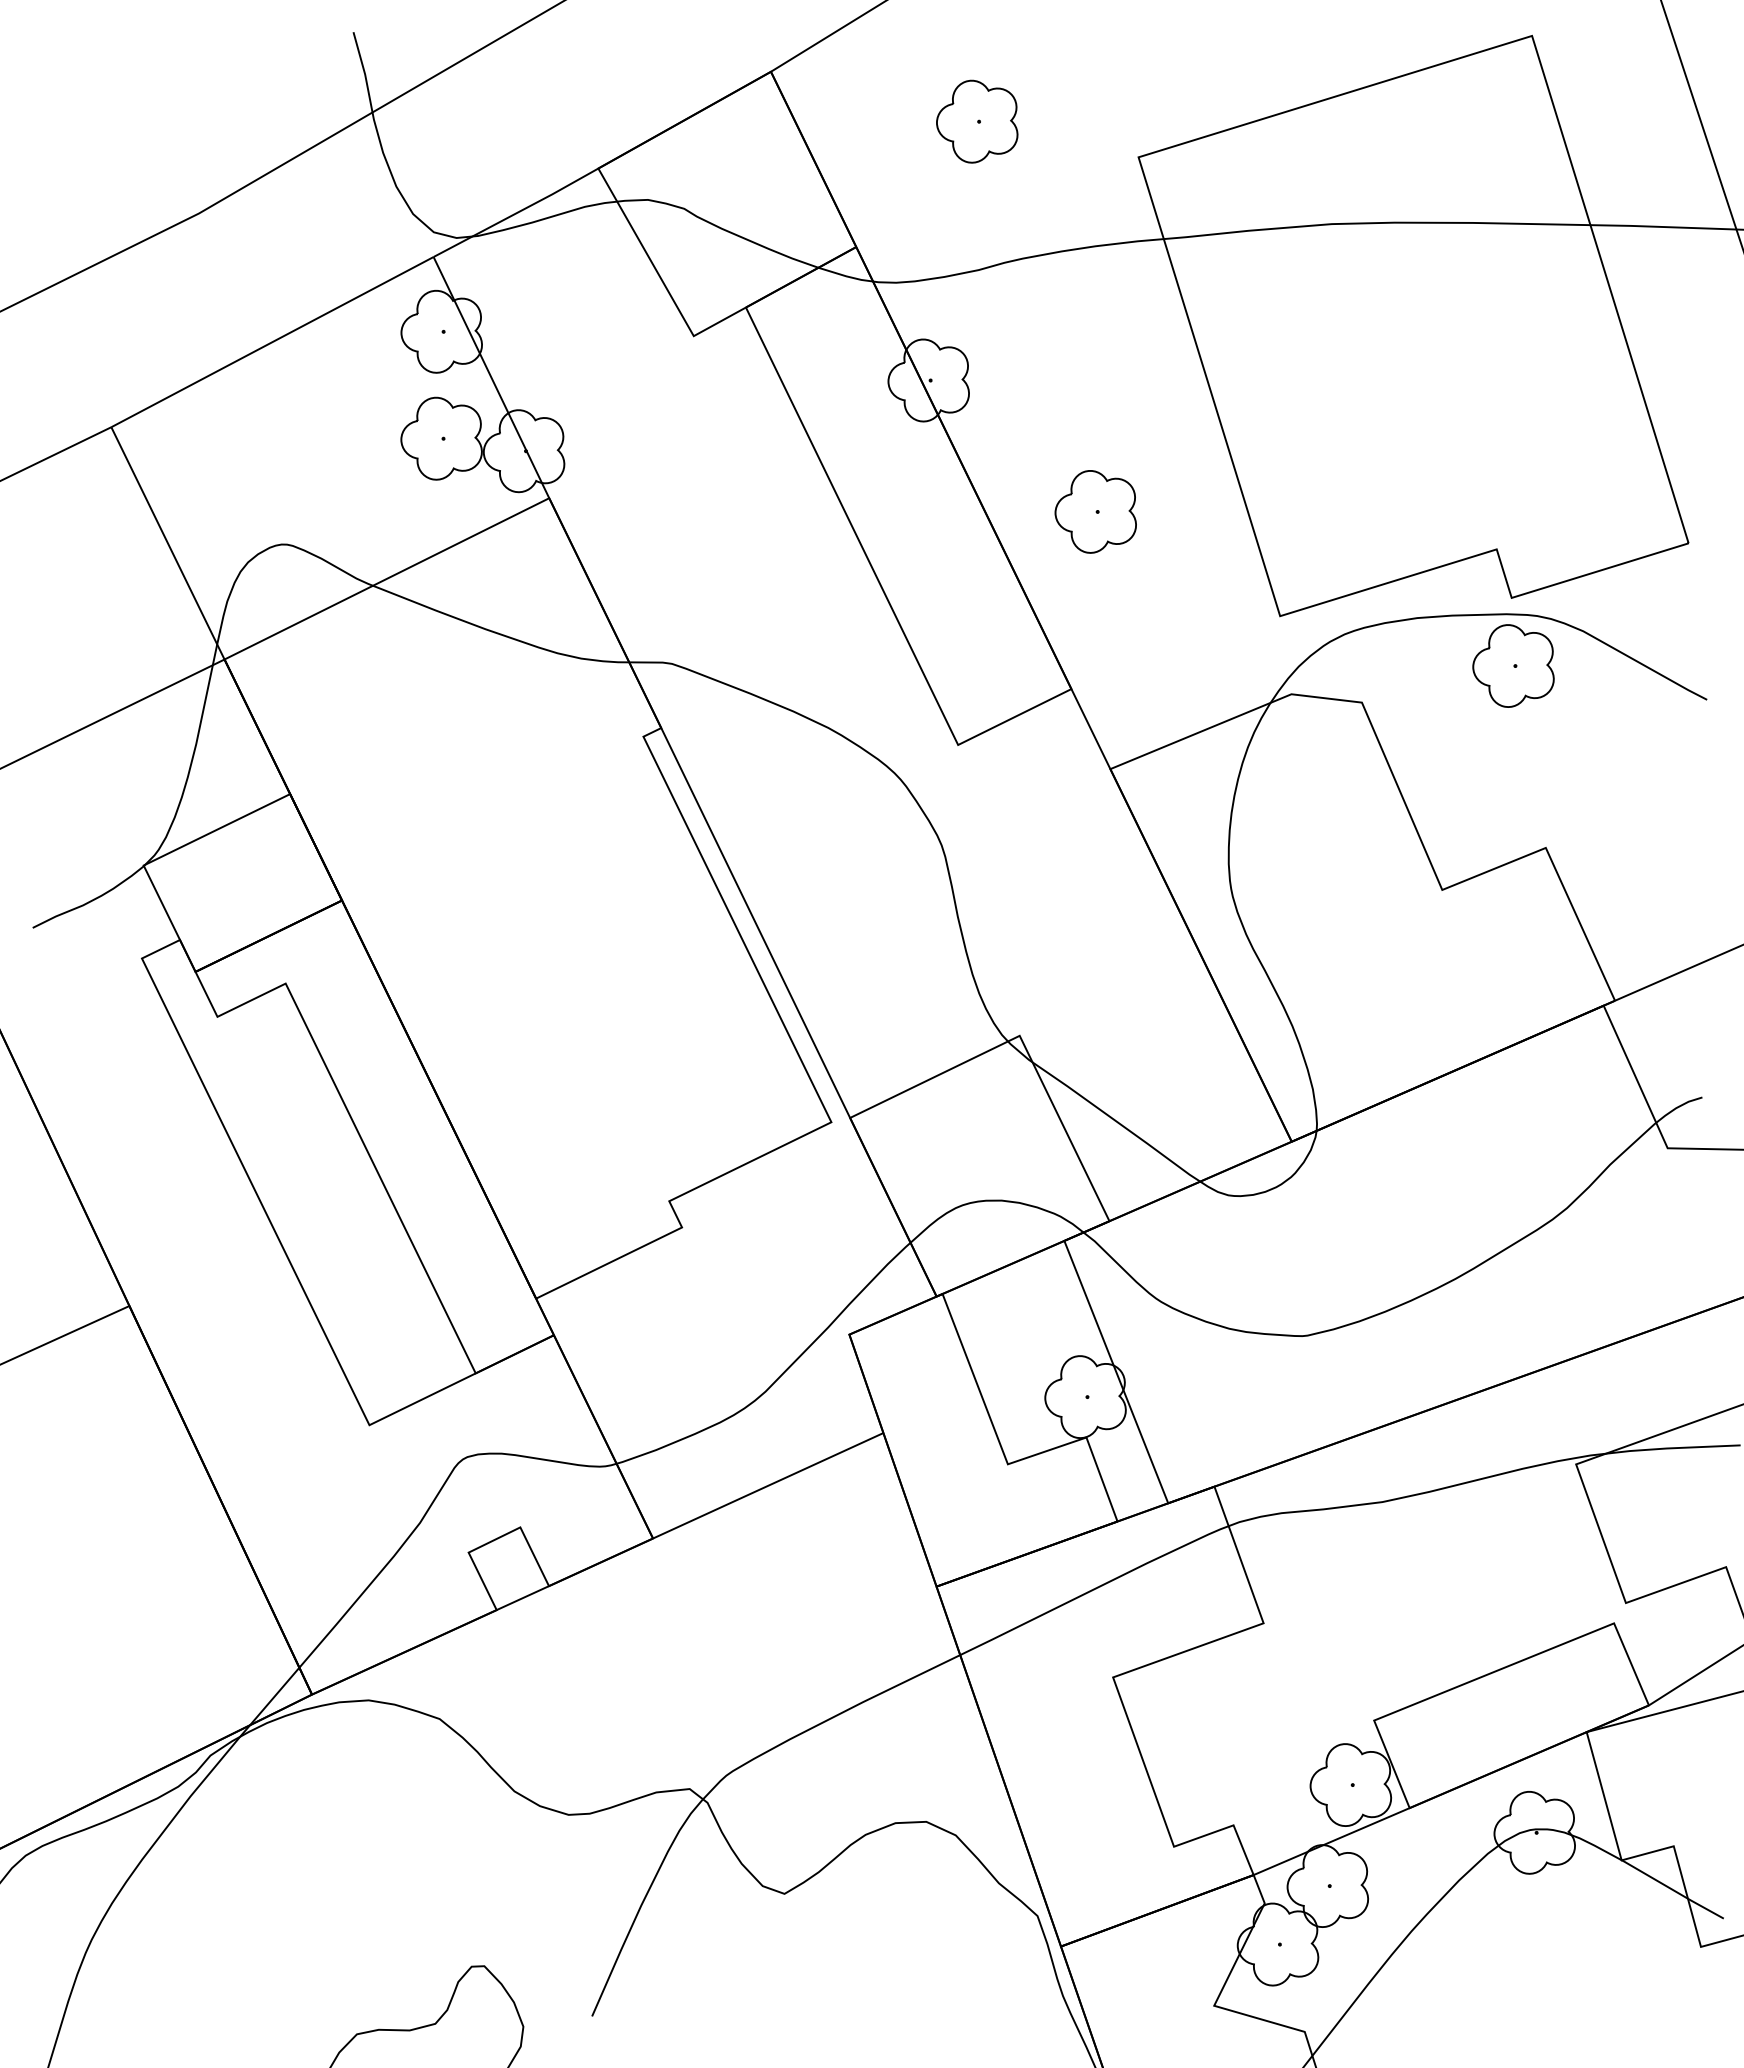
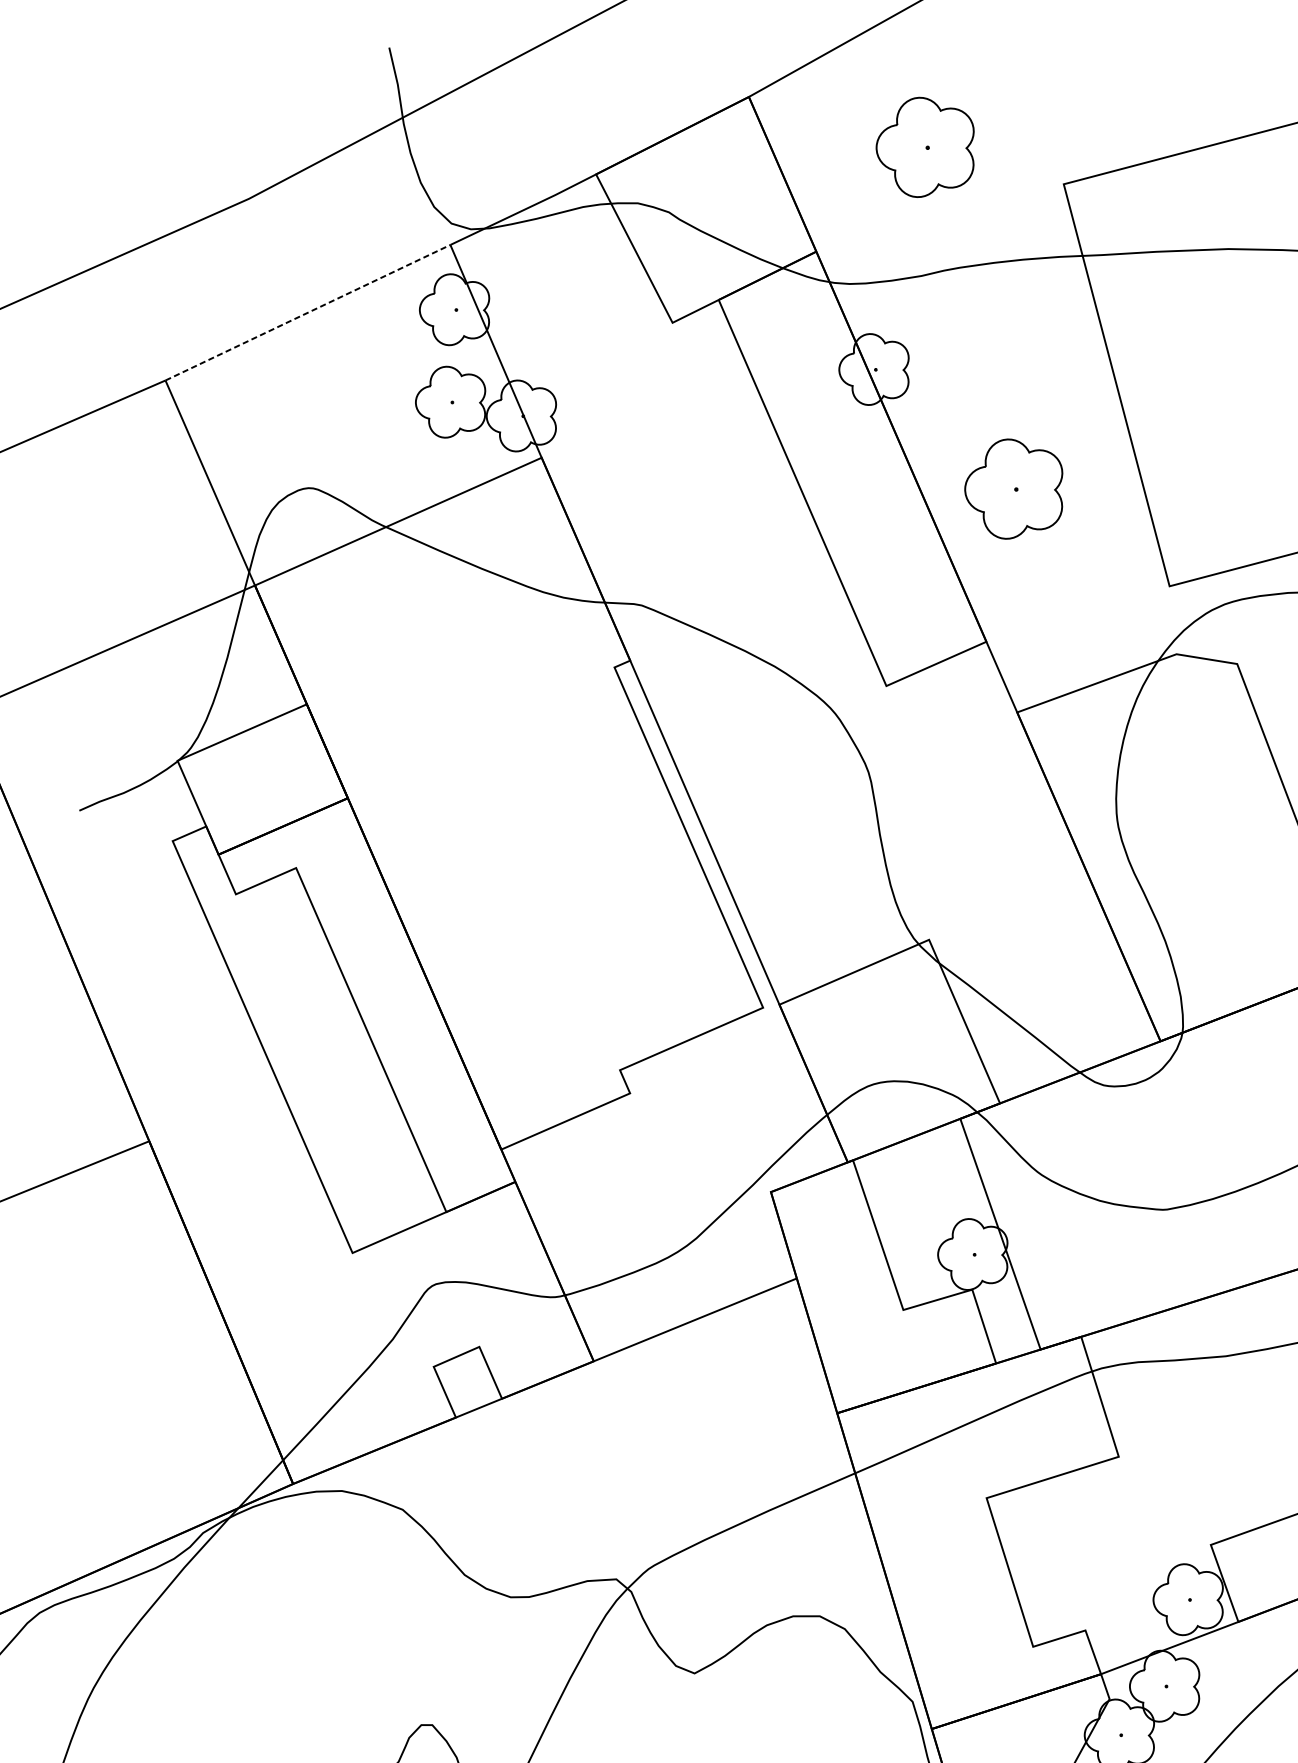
part: (977, 121) -> (925, 147), size x1.4
line: (272, 341) -> (308, 312), solid -> dashed
part: (1095, 511) -> (1013, 489), size x1.4

